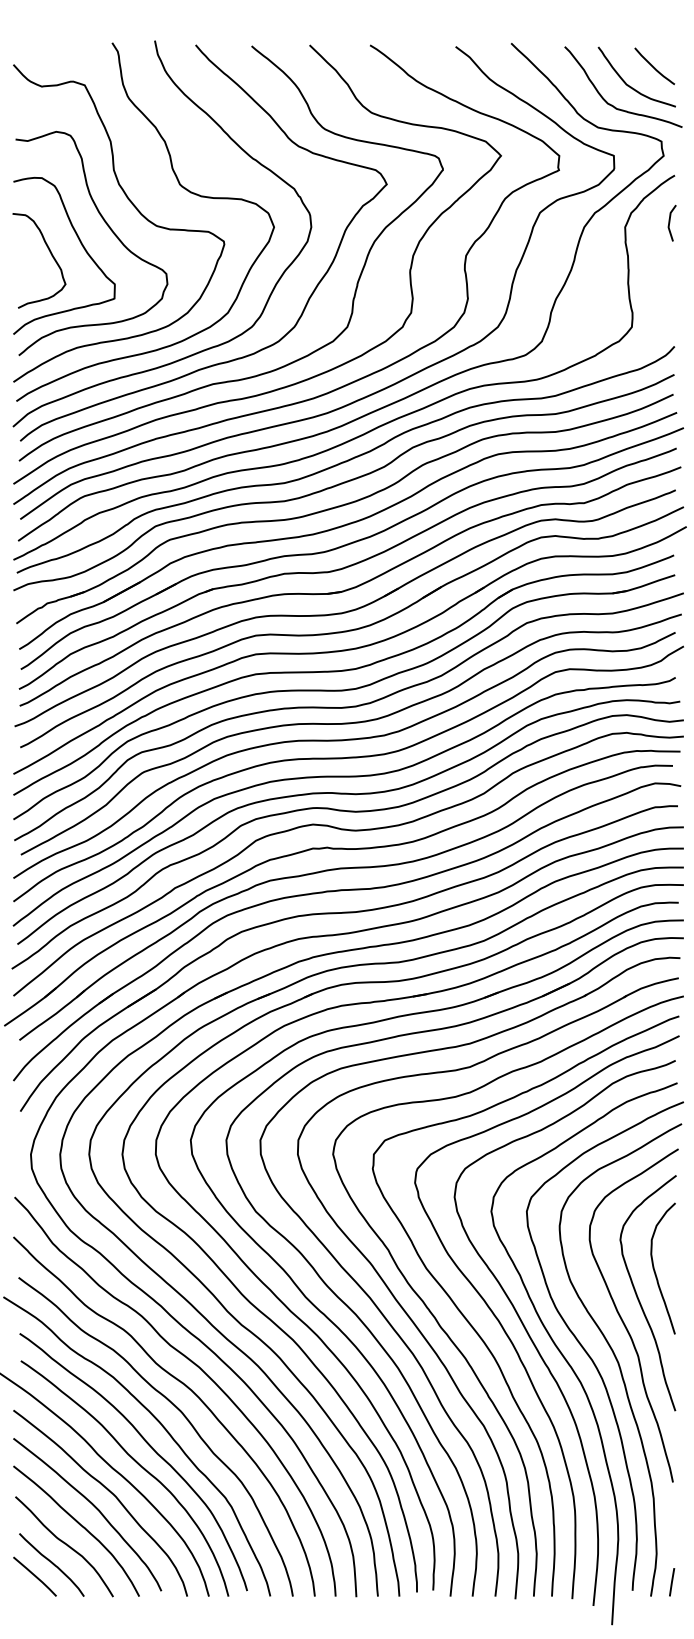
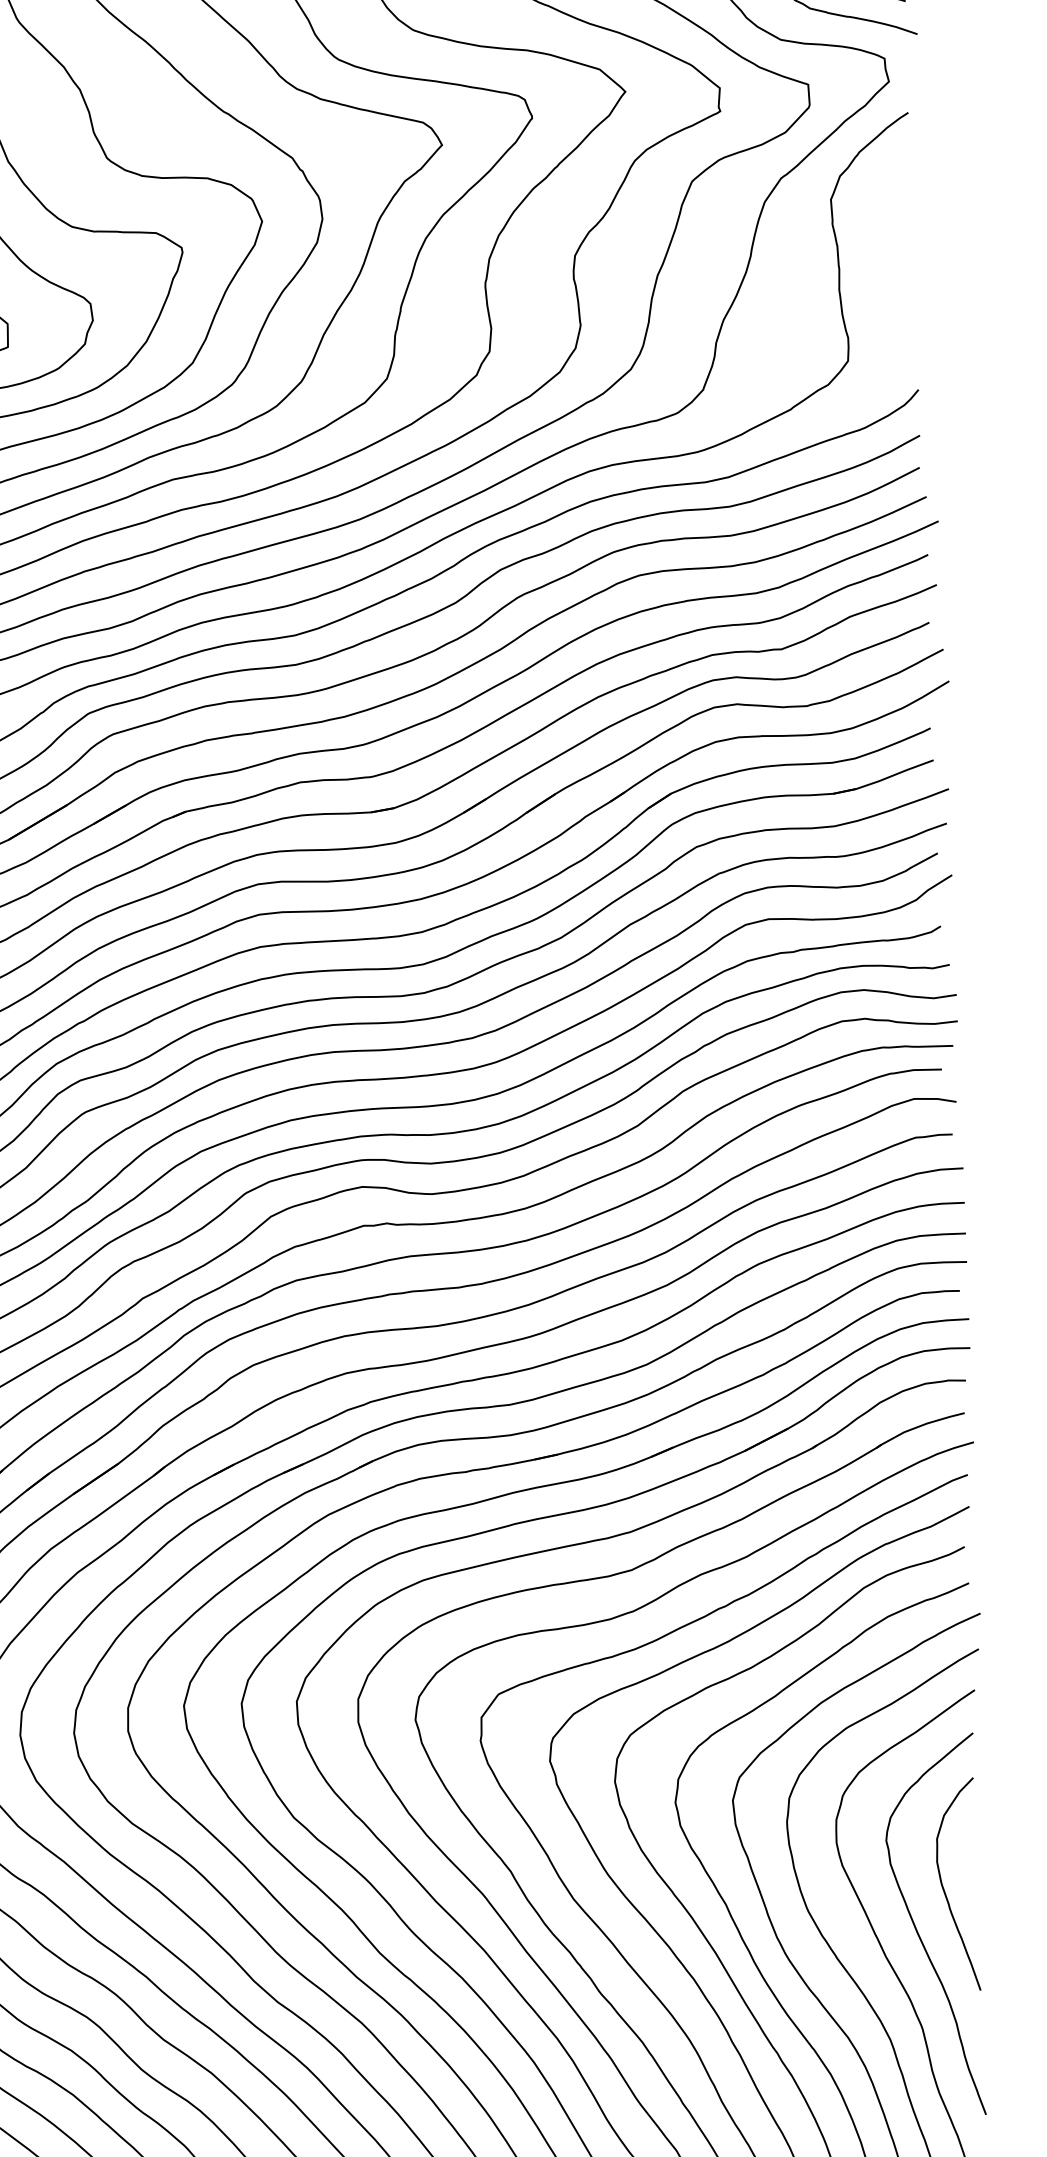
line: (670, 222) -> (904, 189), removed

